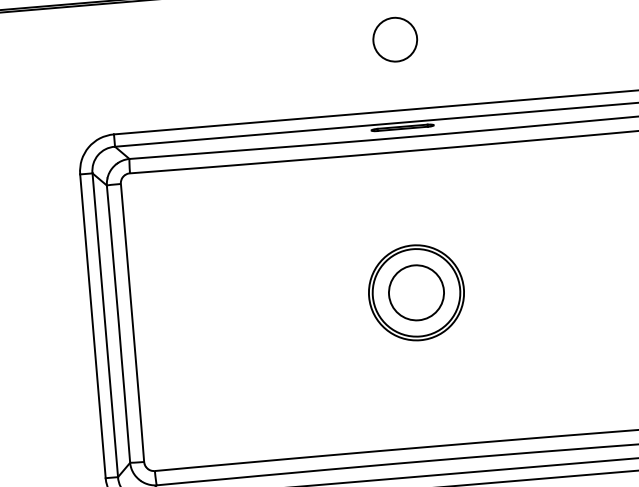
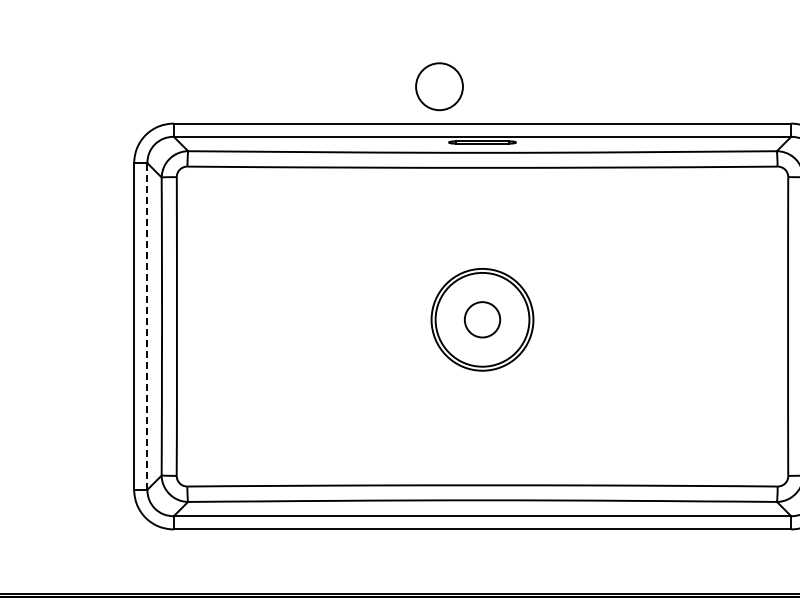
circle: (395, 39) -> (439, 86), moved
circle: (416, 292) -> (482, 319), size x0.6
line: (105, 325) -> (147, 326), solid -> dashed

